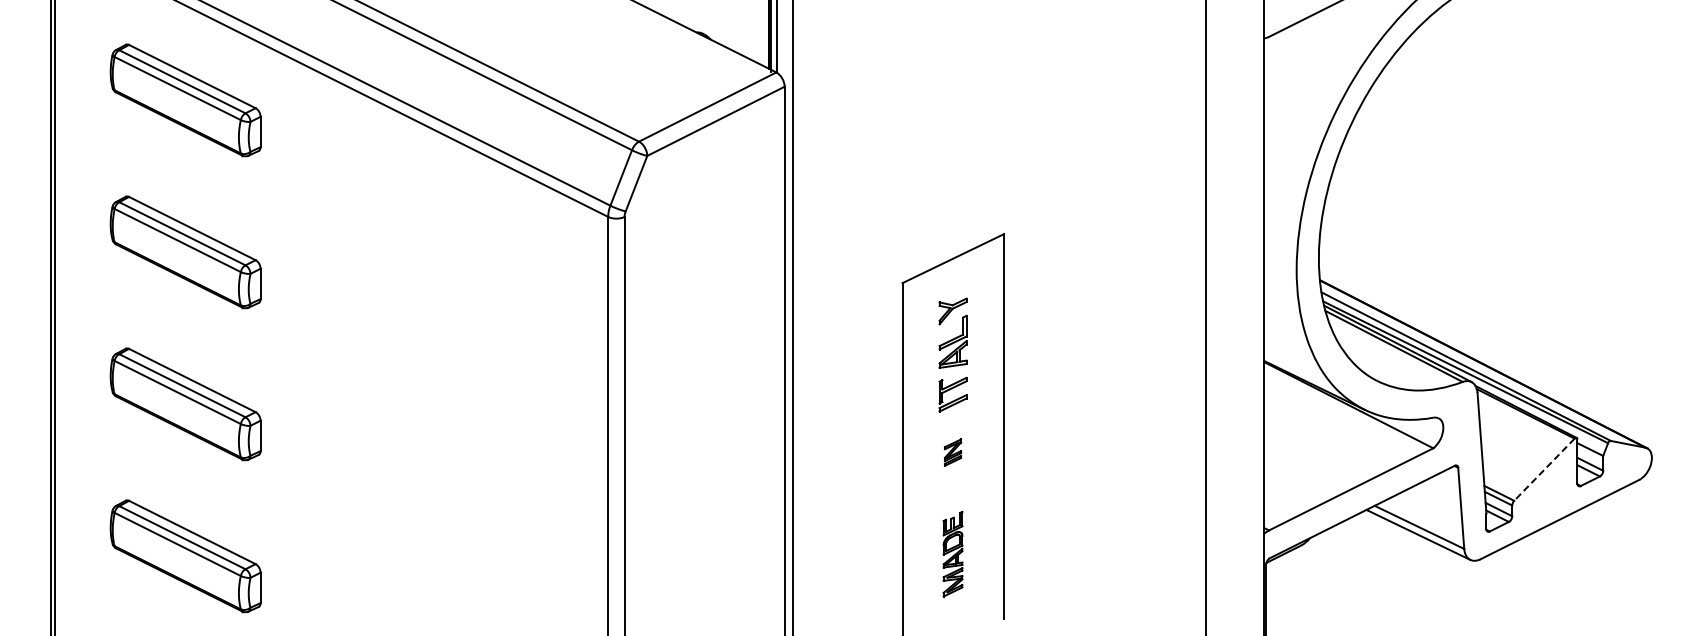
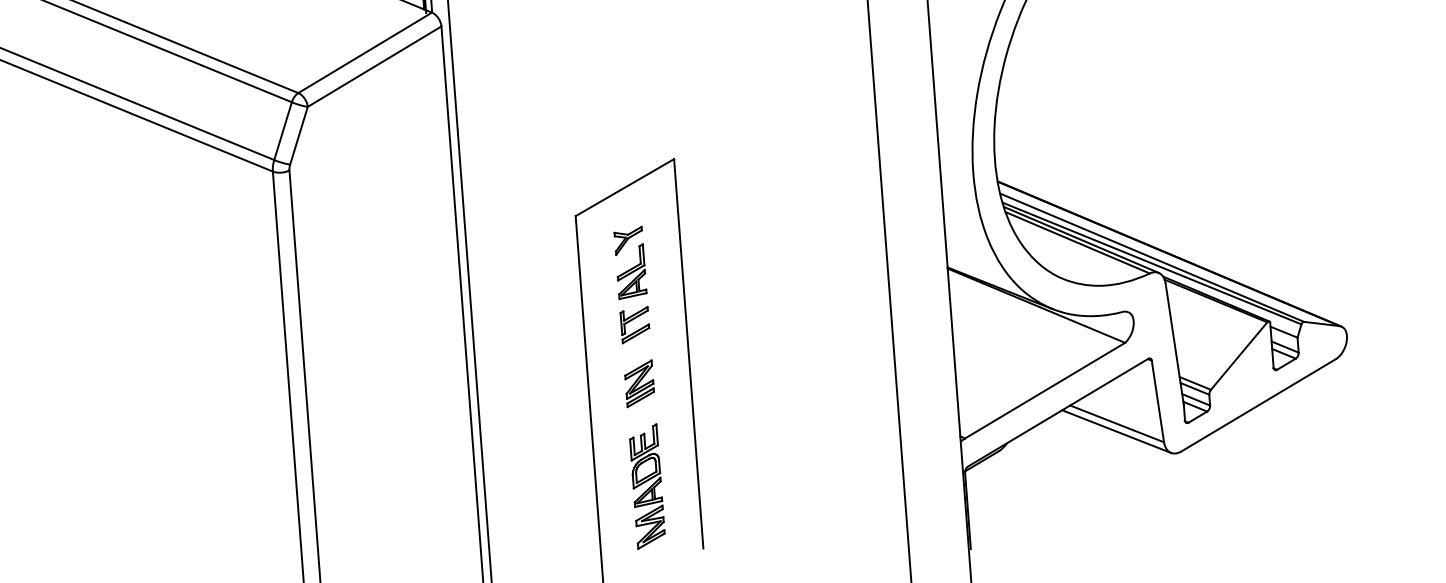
part: (952, 452) -> (639, 383), size x1.67
line: (1544, 470) -> (1239, 356), dashed -> solid
part: (952, 553) -> (646, 485), size x1.43

